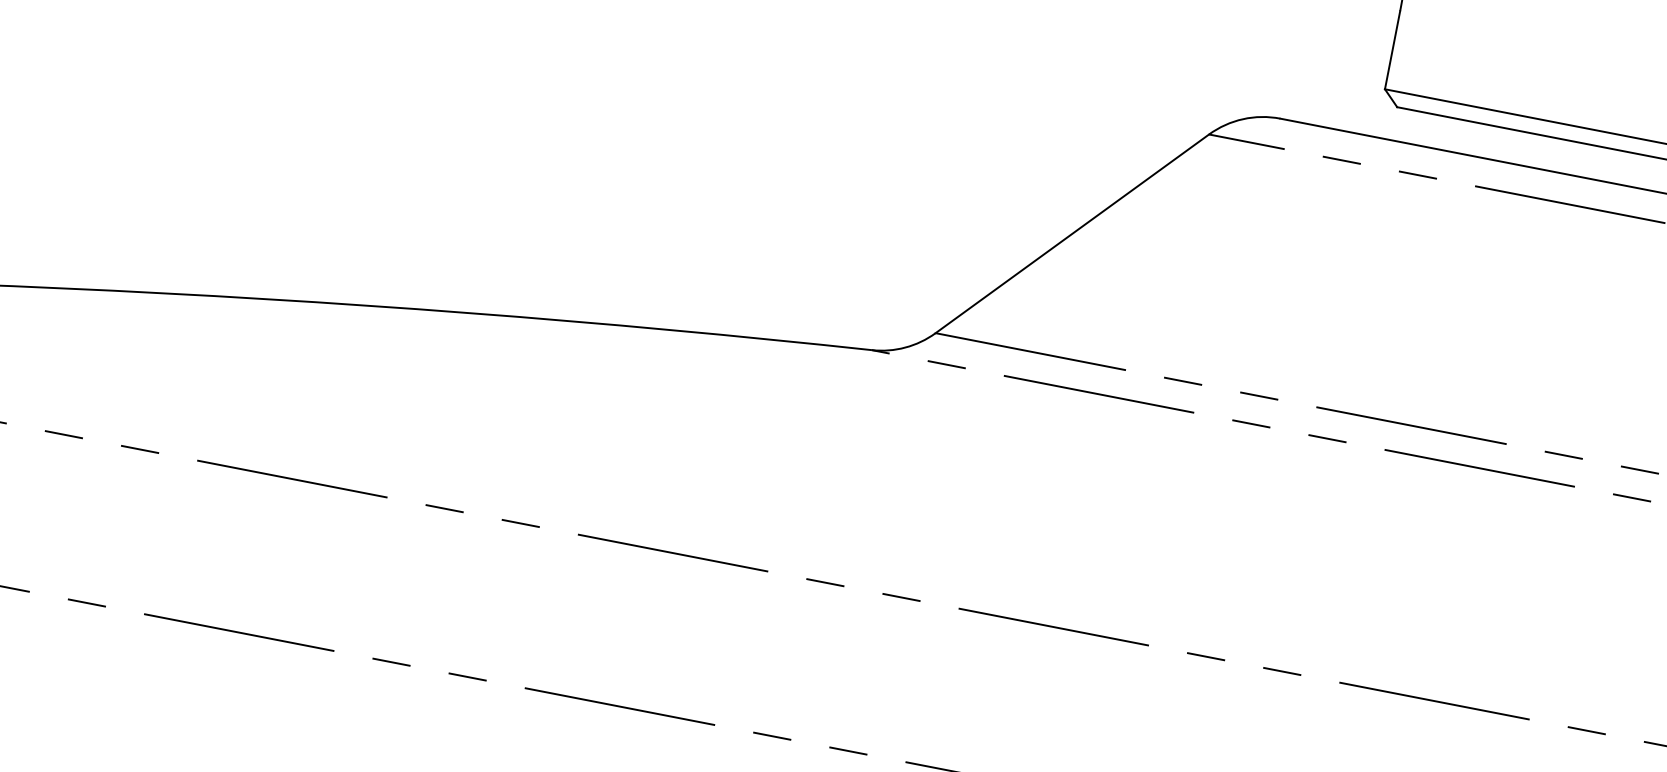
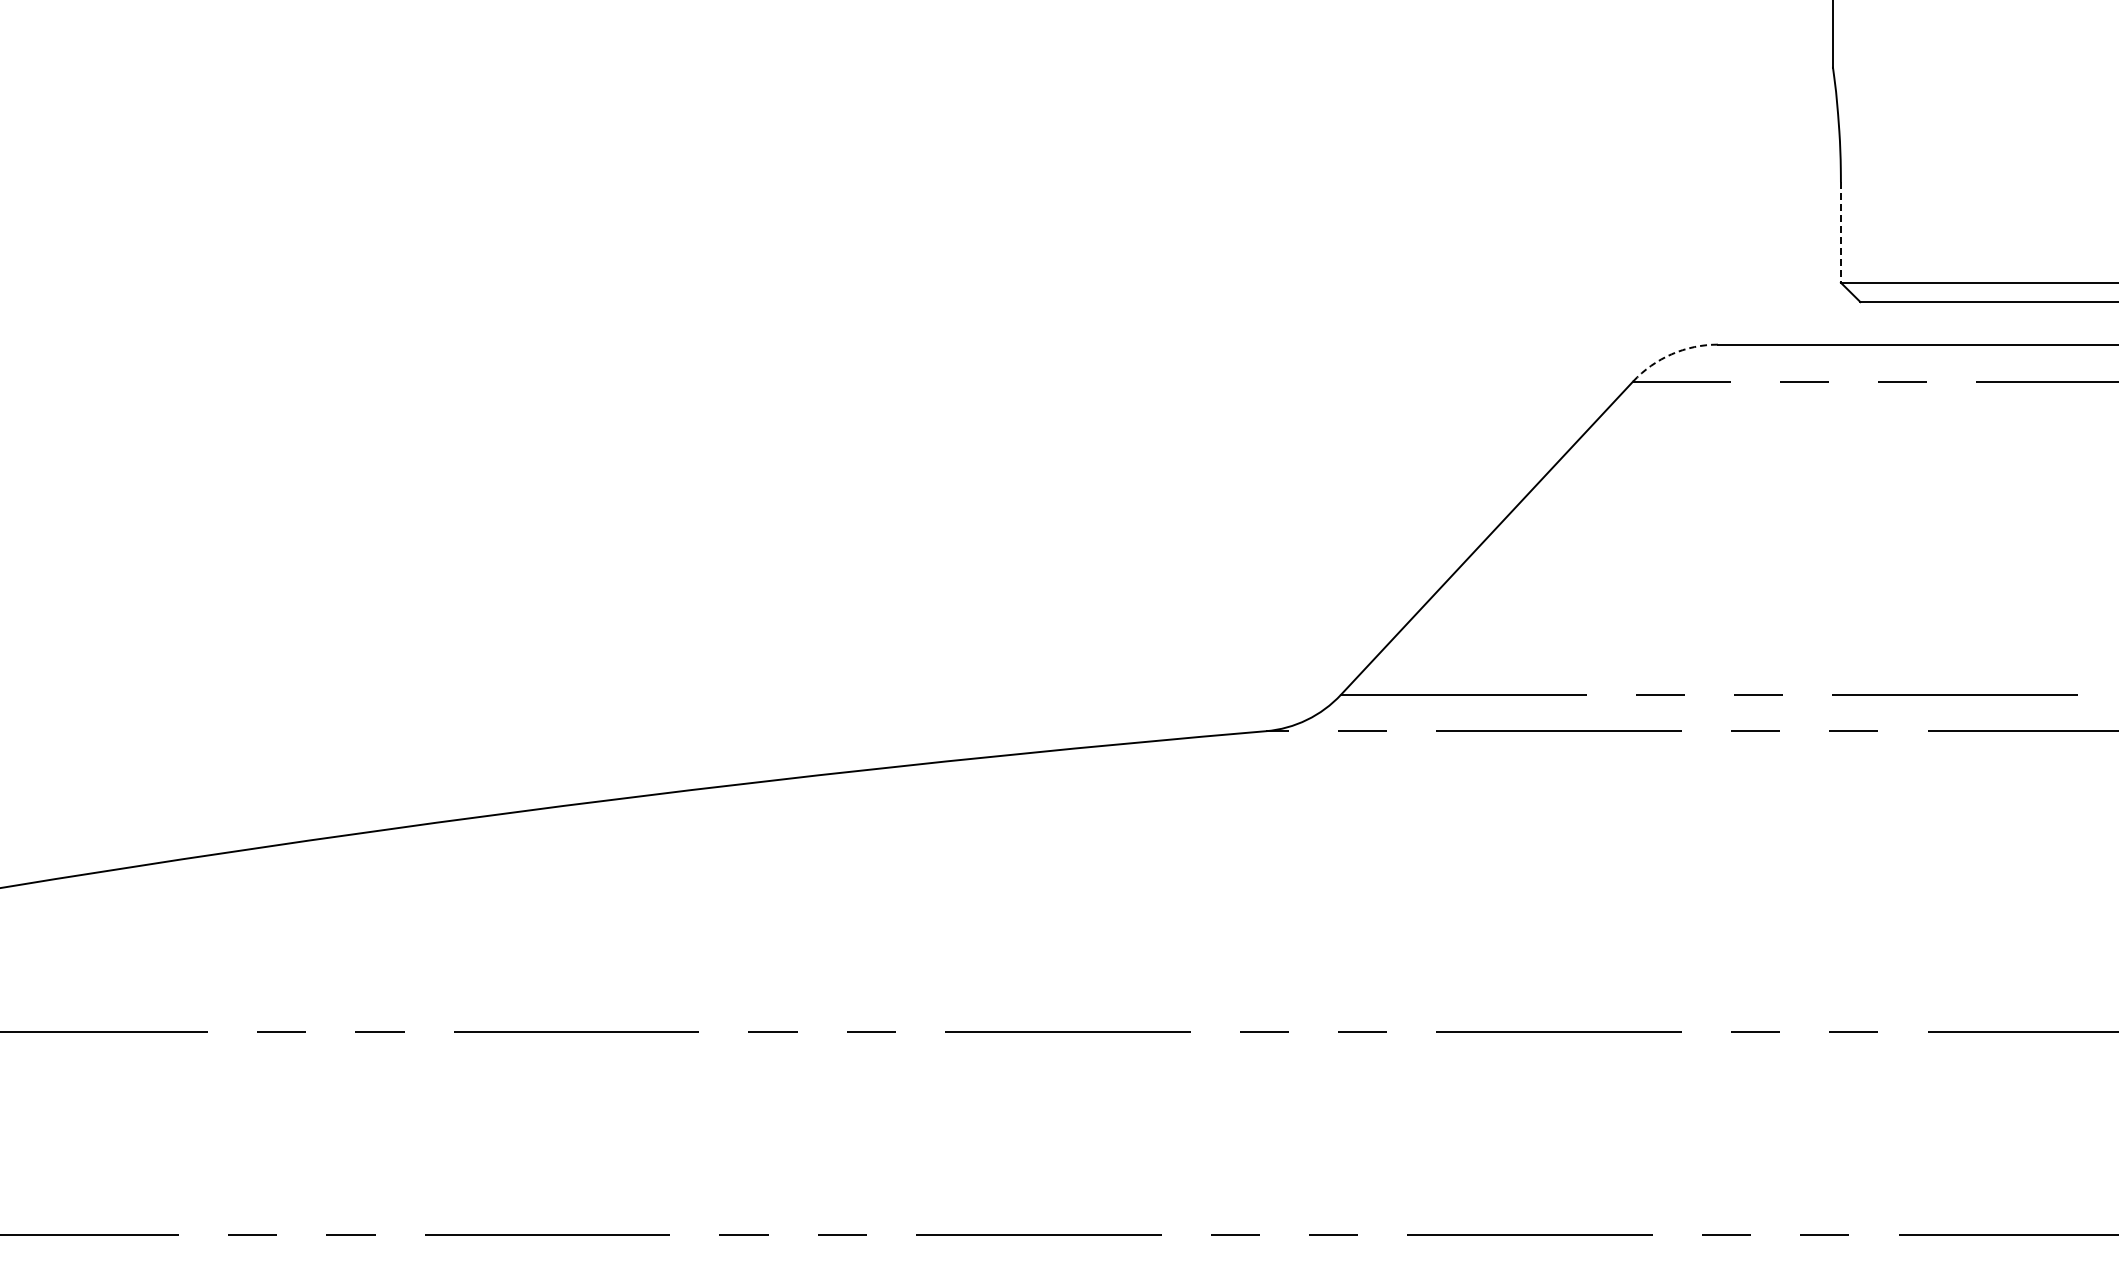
line: (1392, 51) -> (1840, 233), solid -> dashed
arc: (1242, 119) -> (1671, 354), solid -> dashed

